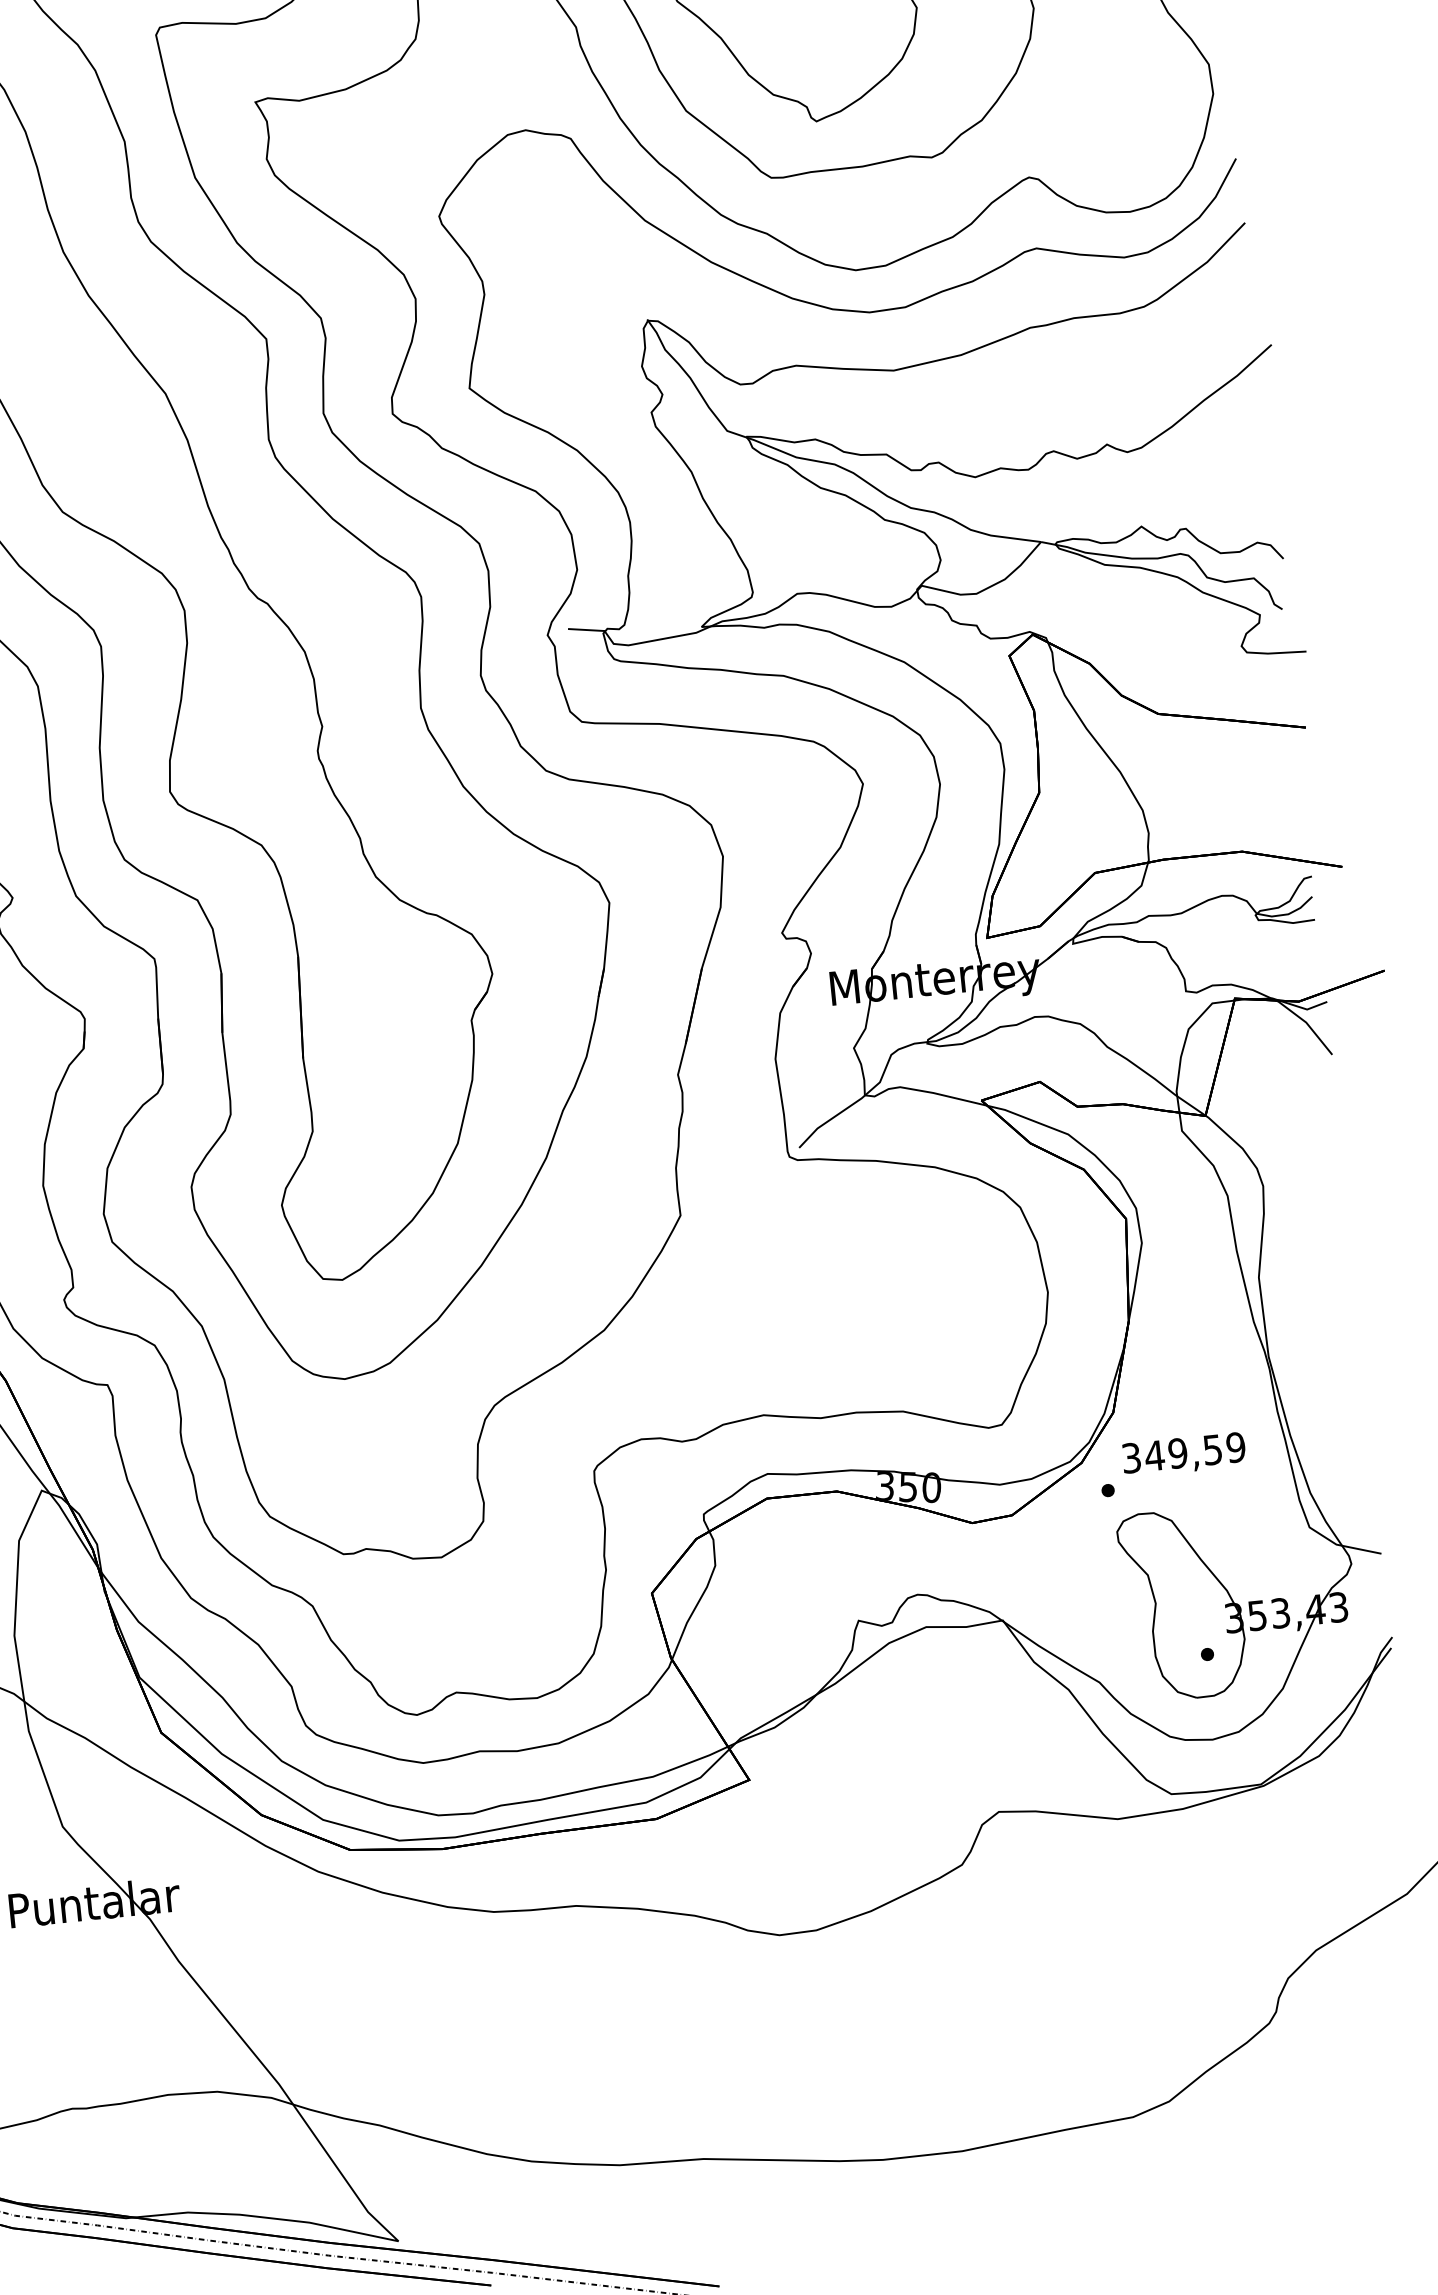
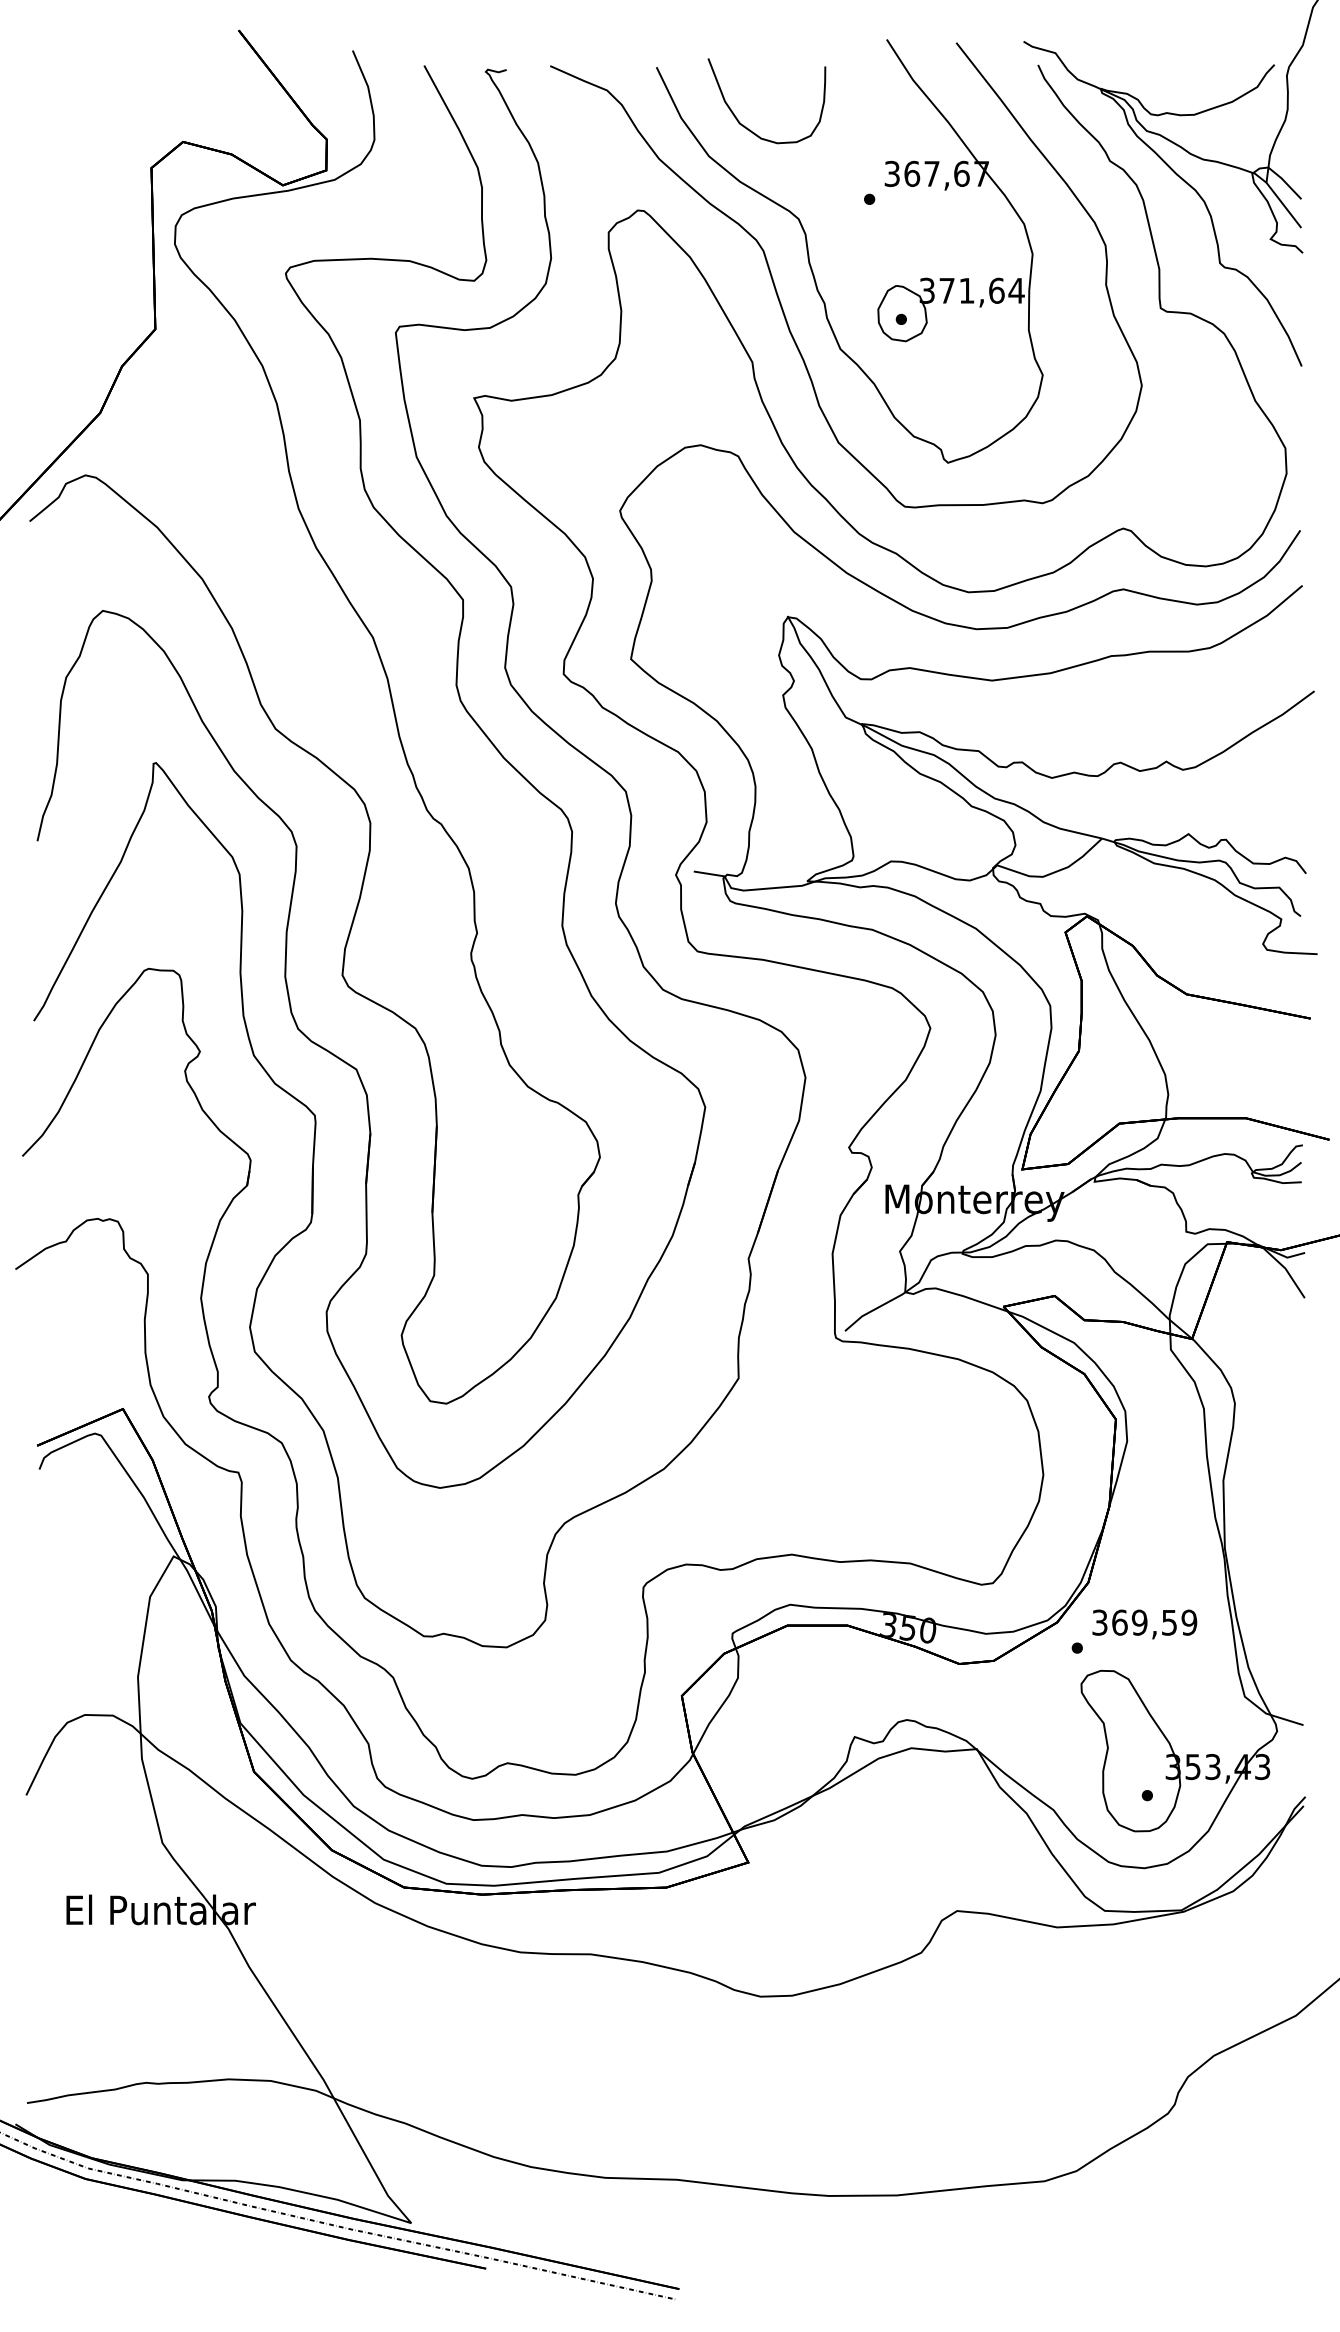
text: (1154, 1455) -> (1119, 1622), 349,59 -> 369,59

